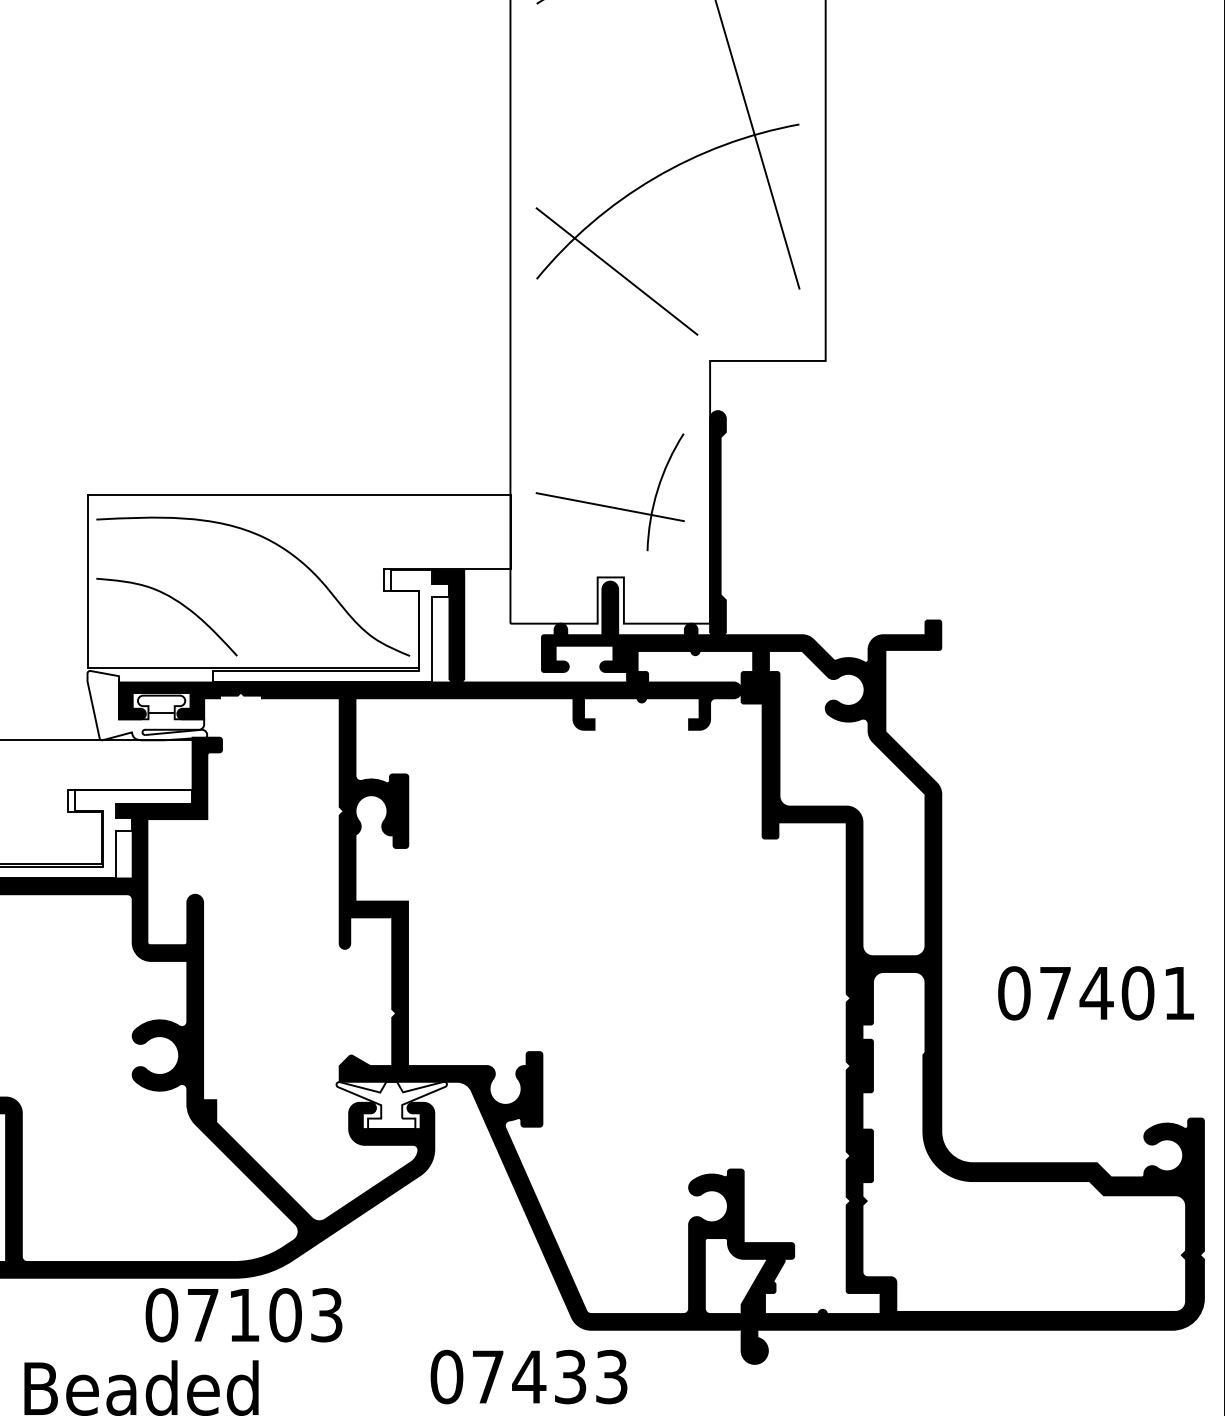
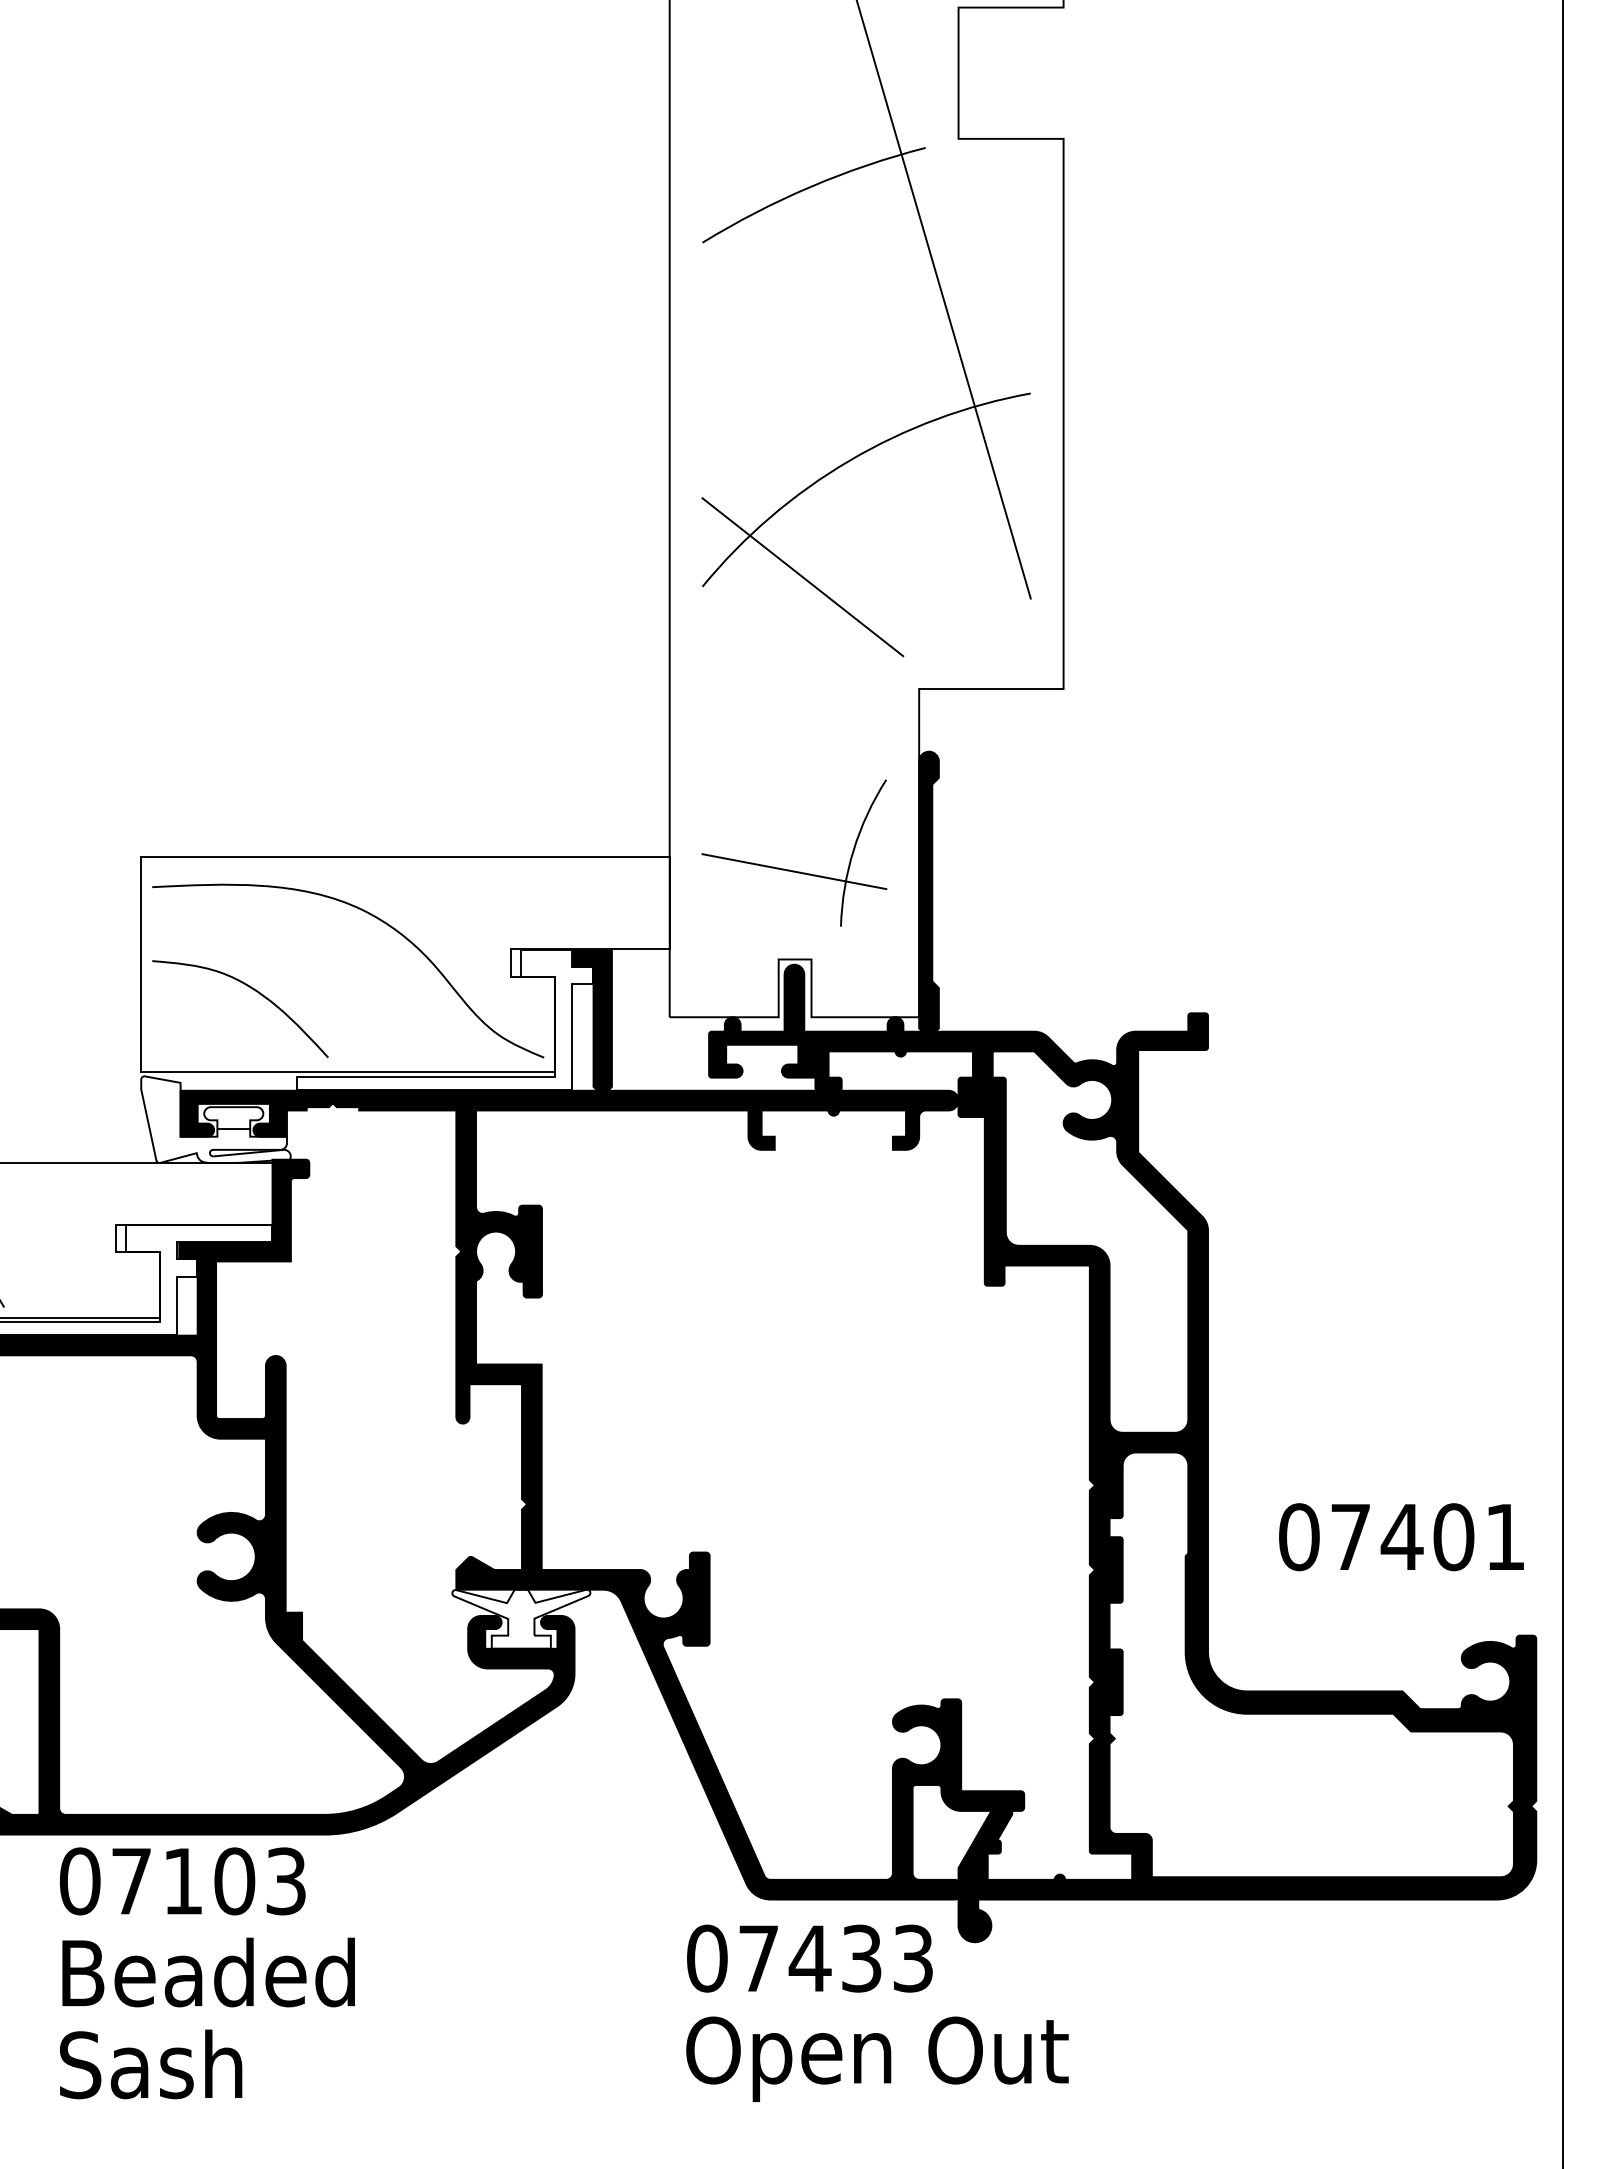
text: (1096, 993) -> (1401, 1537), moved
text: (243, 1315) -> (182, 1881), moved
text: (528, 1376) -> (809, 1958), moved

